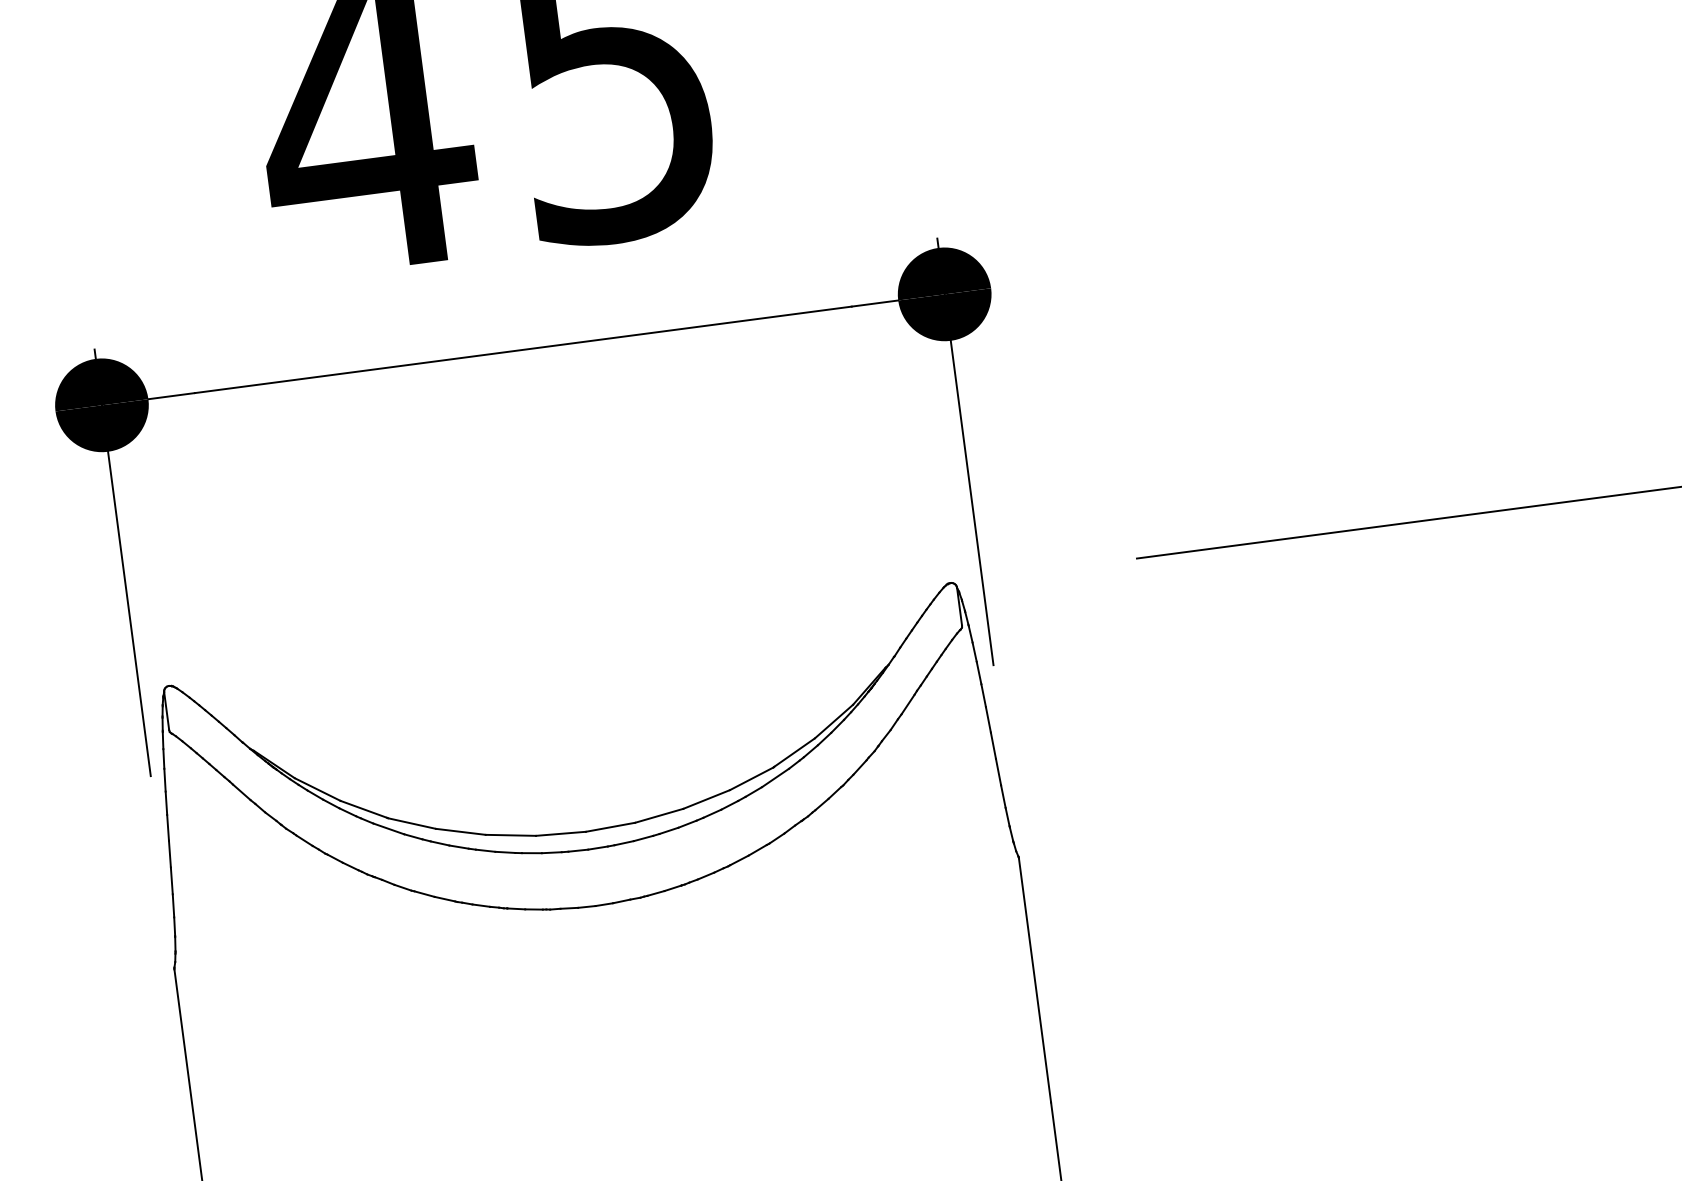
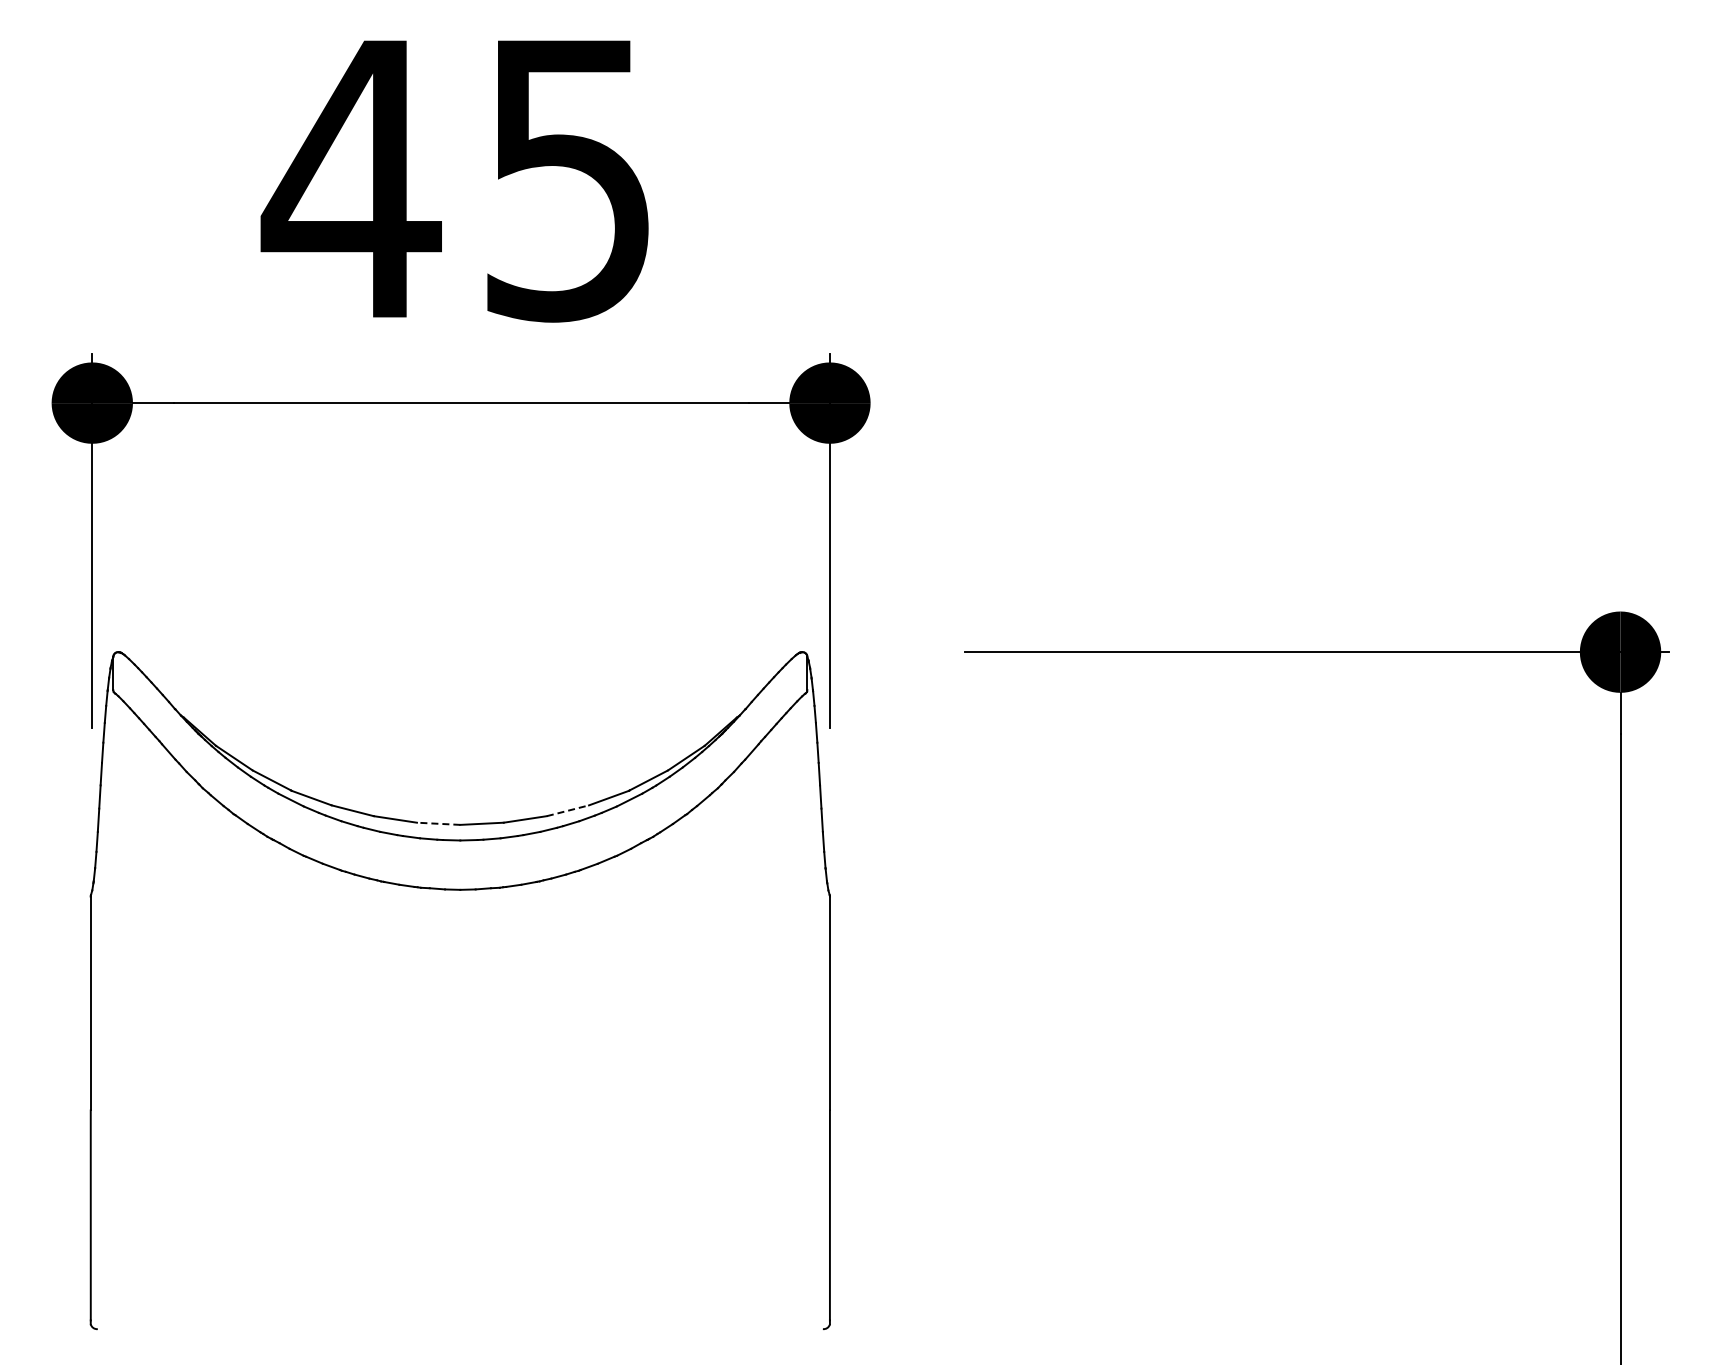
line: (706, 799) -> (567, 810), solid -> dashed
line: (560, 833) -> (438, 823), solid -> dashed

